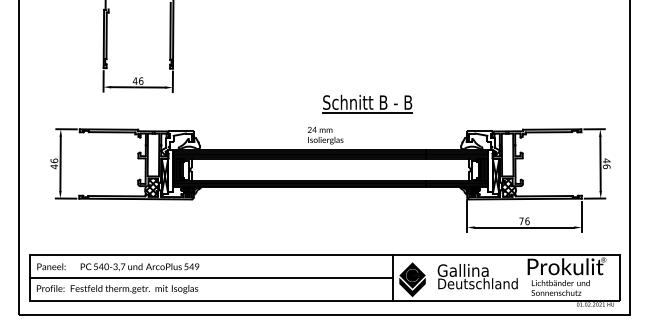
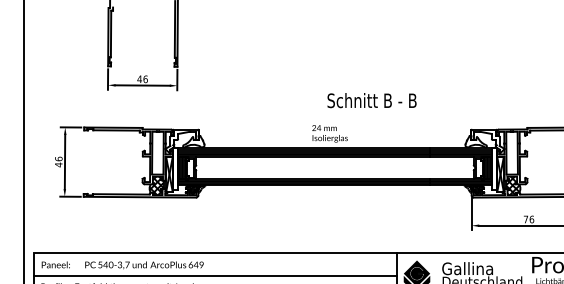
line: (366, 112) -> (370, 110), removed
text: (186, 266) -> (190, 264), 549 -> 649

